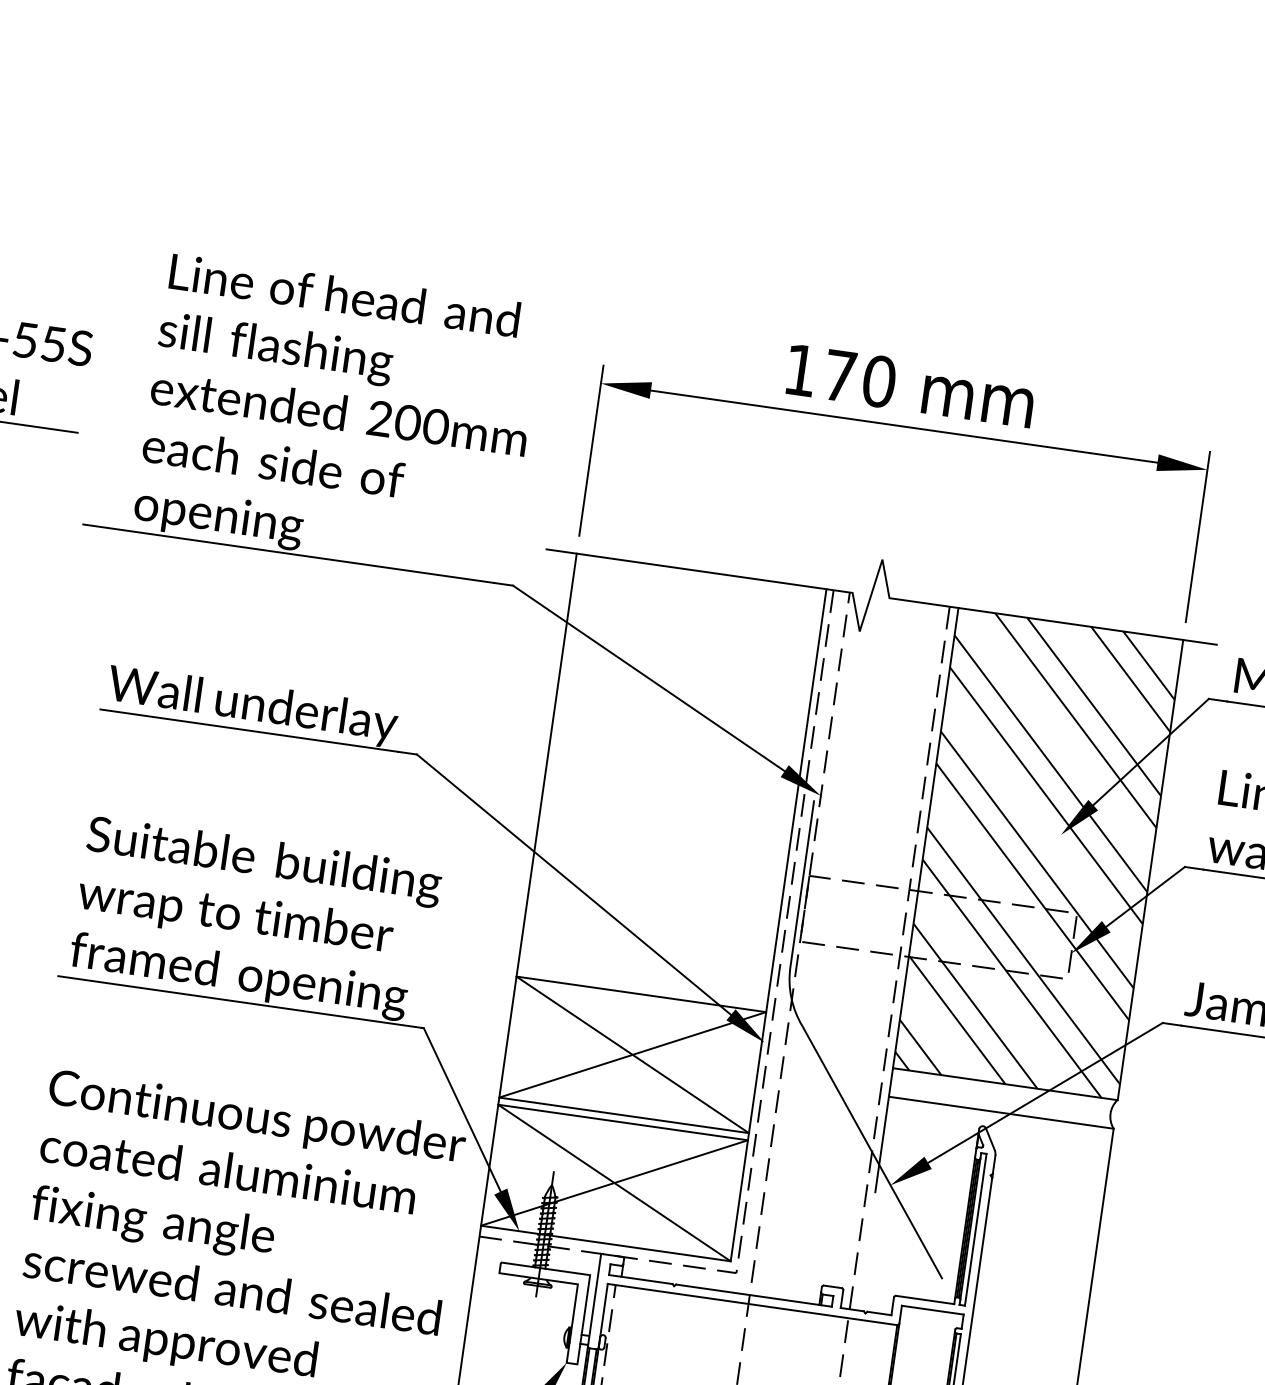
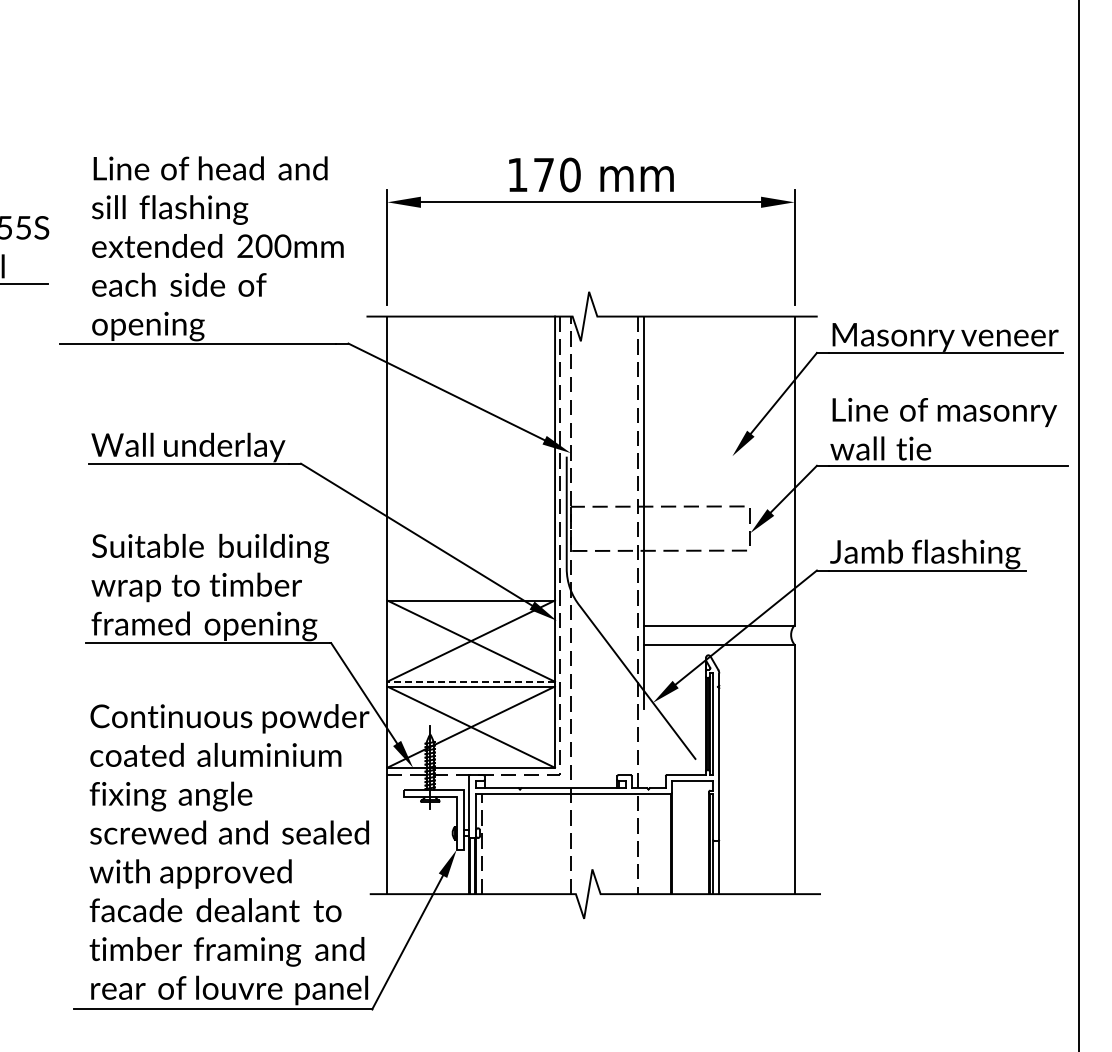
hatch: (1037, 853) -> (718, 470), removed
line: (624, 1115) -> (471, 681), solid -> dashed

